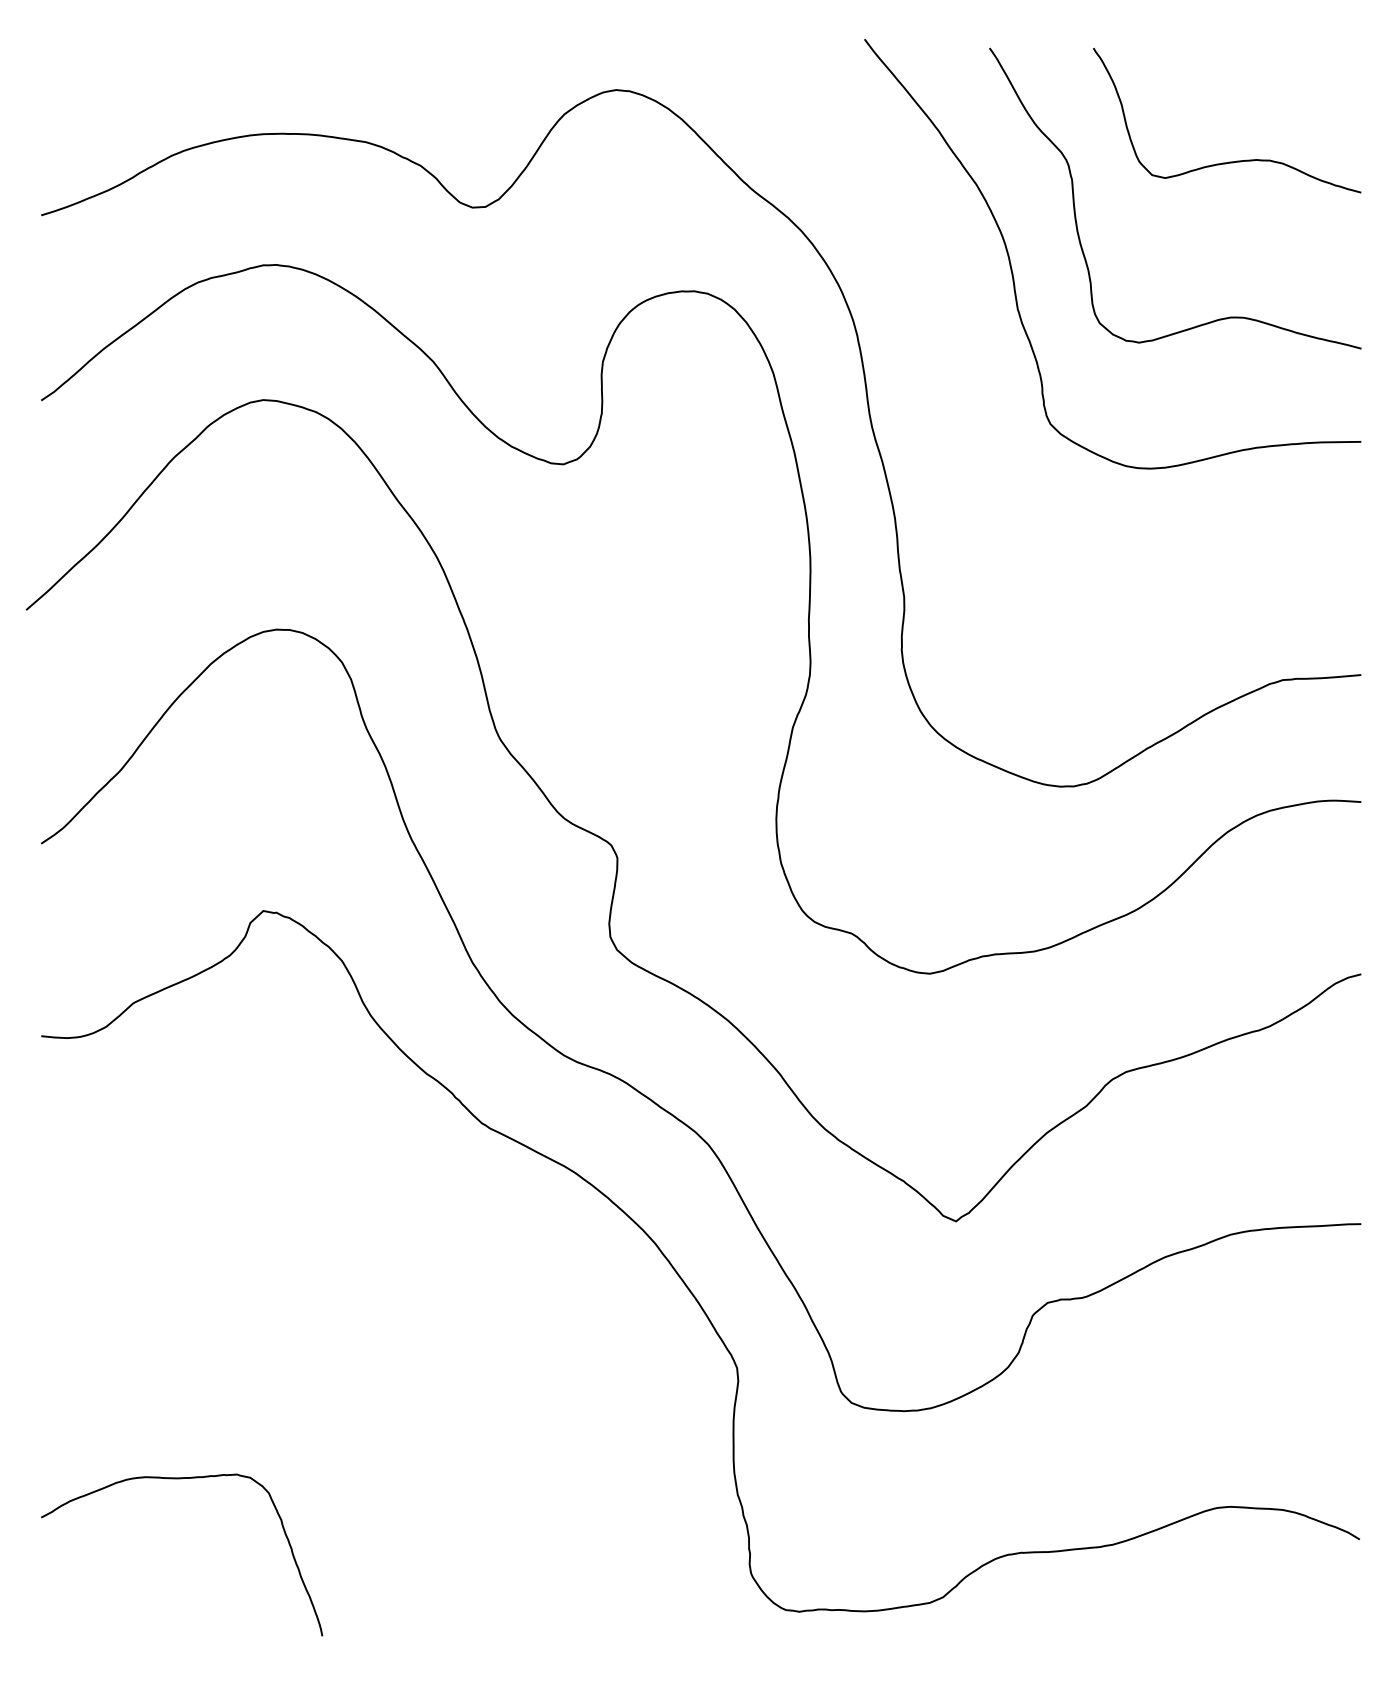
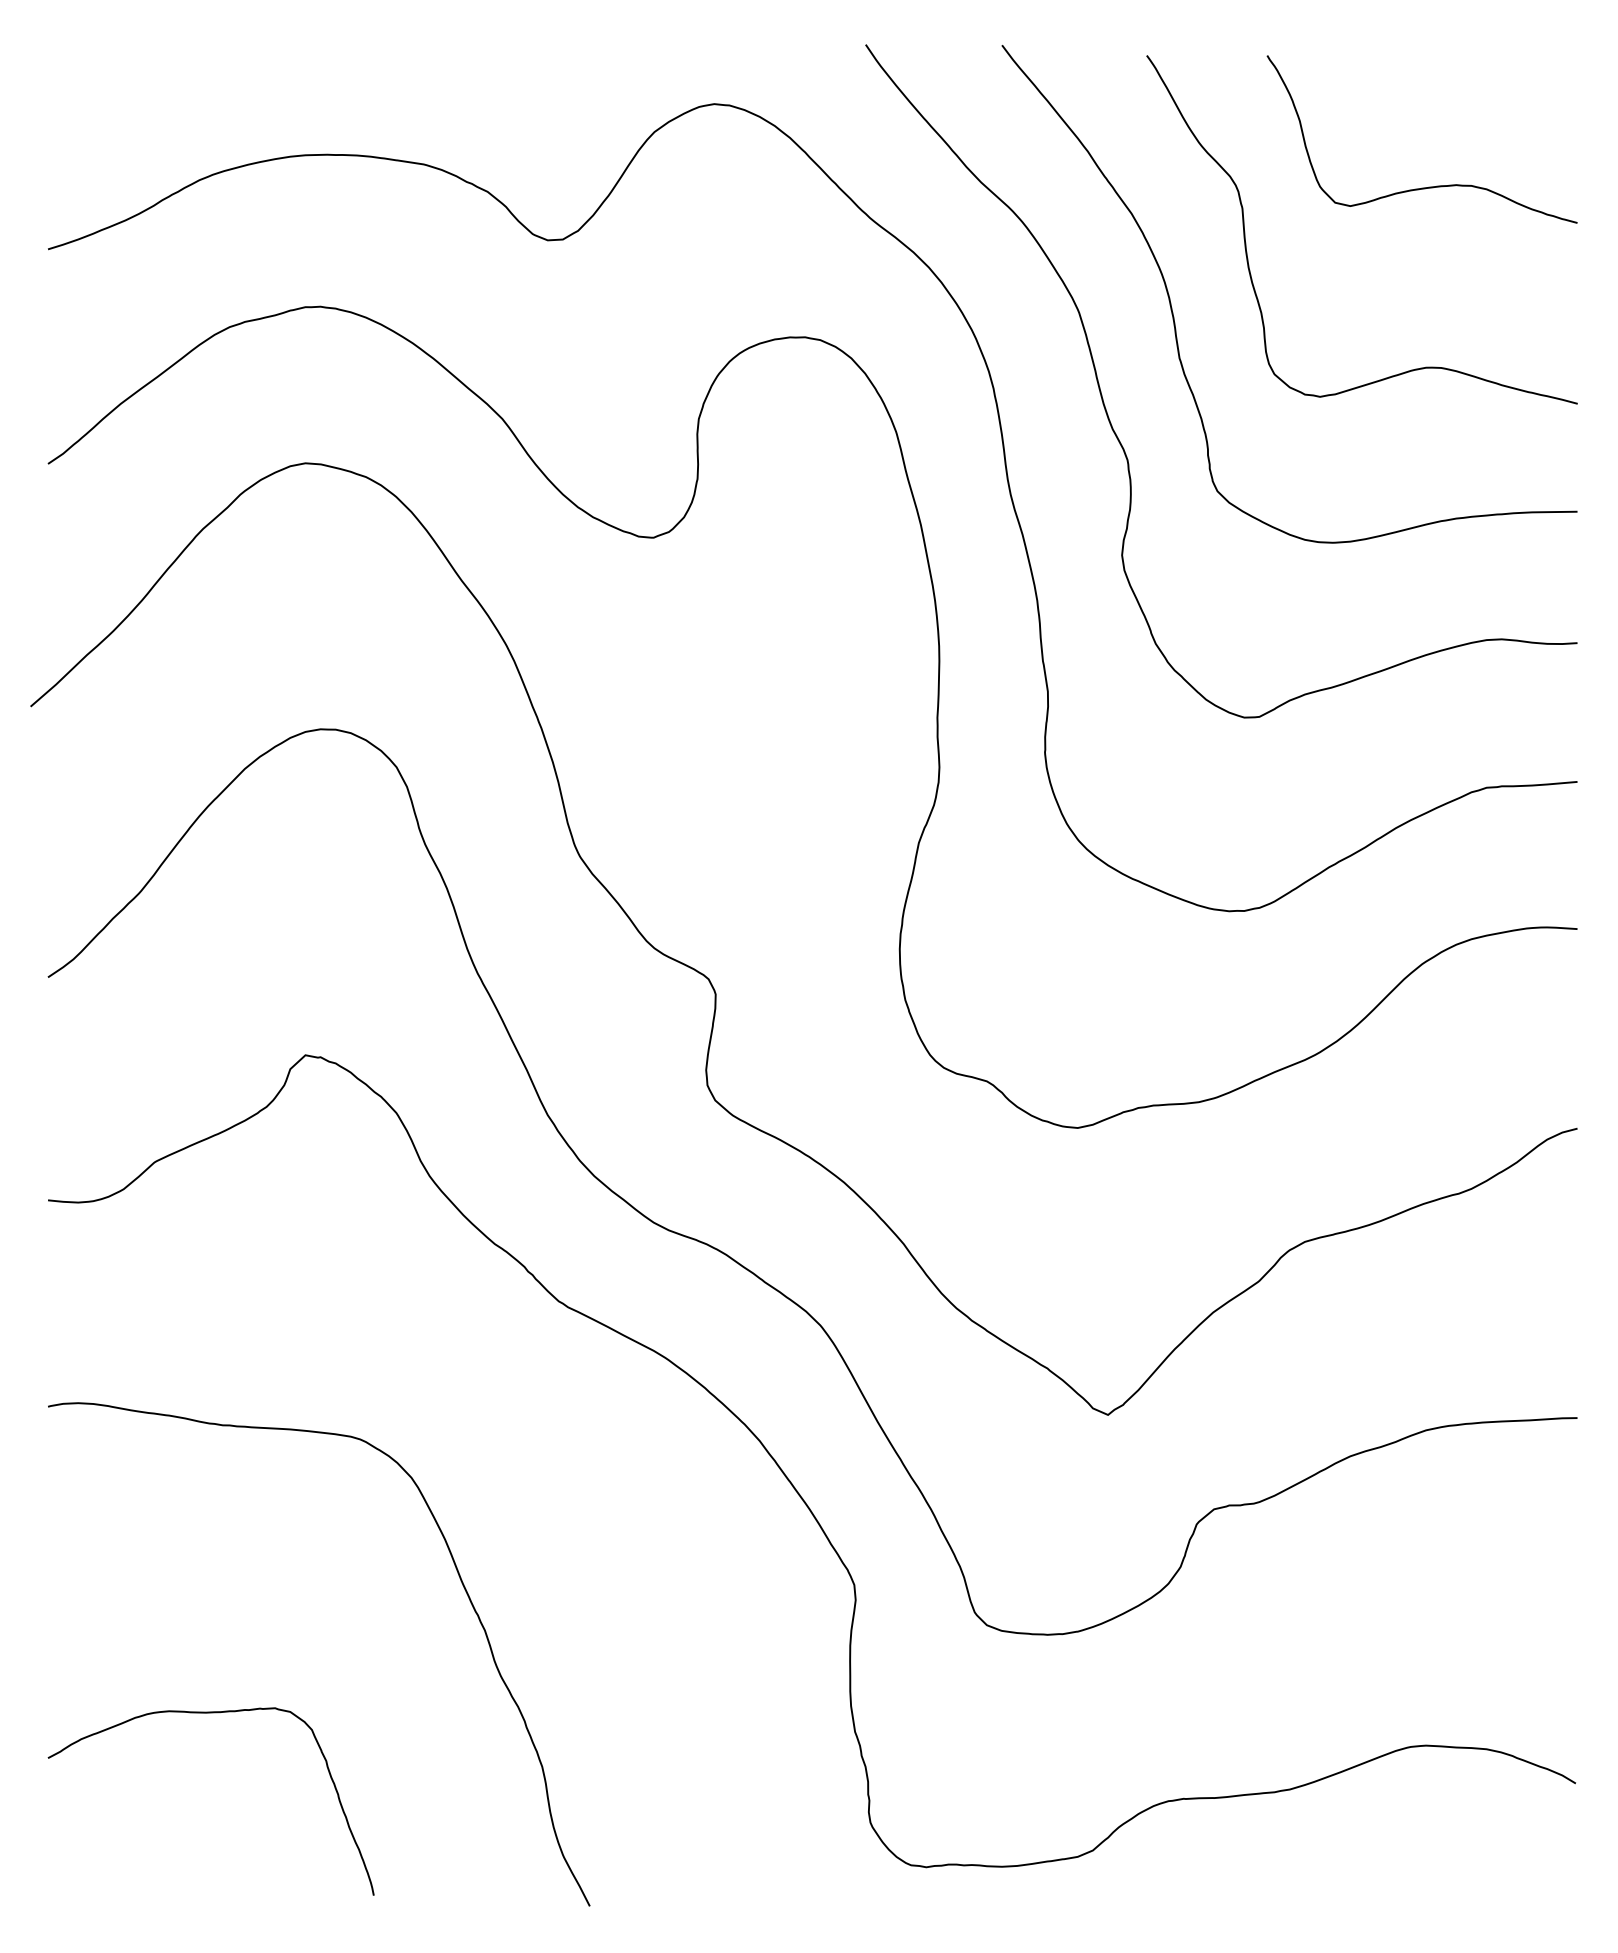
curve: (963, 374) -> (1116, 433), added
curve: (401, 1374) -> (465, 1592), added

